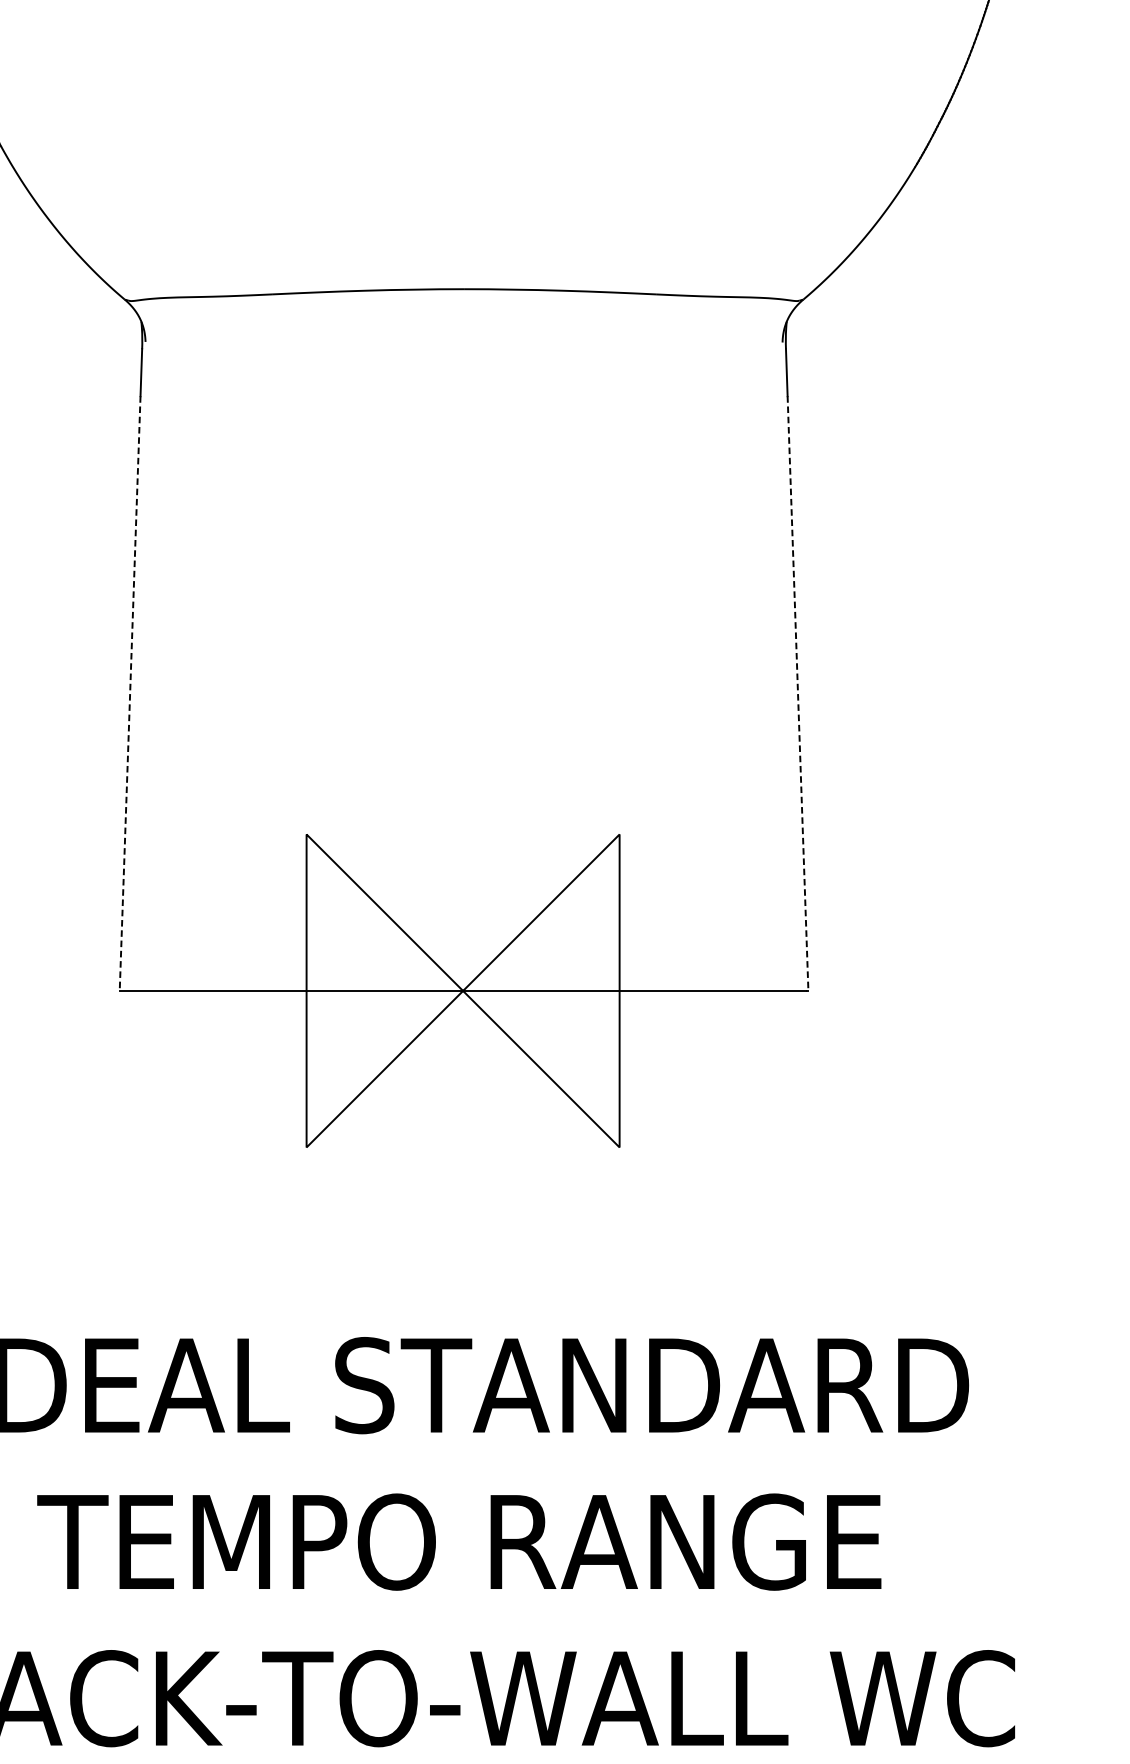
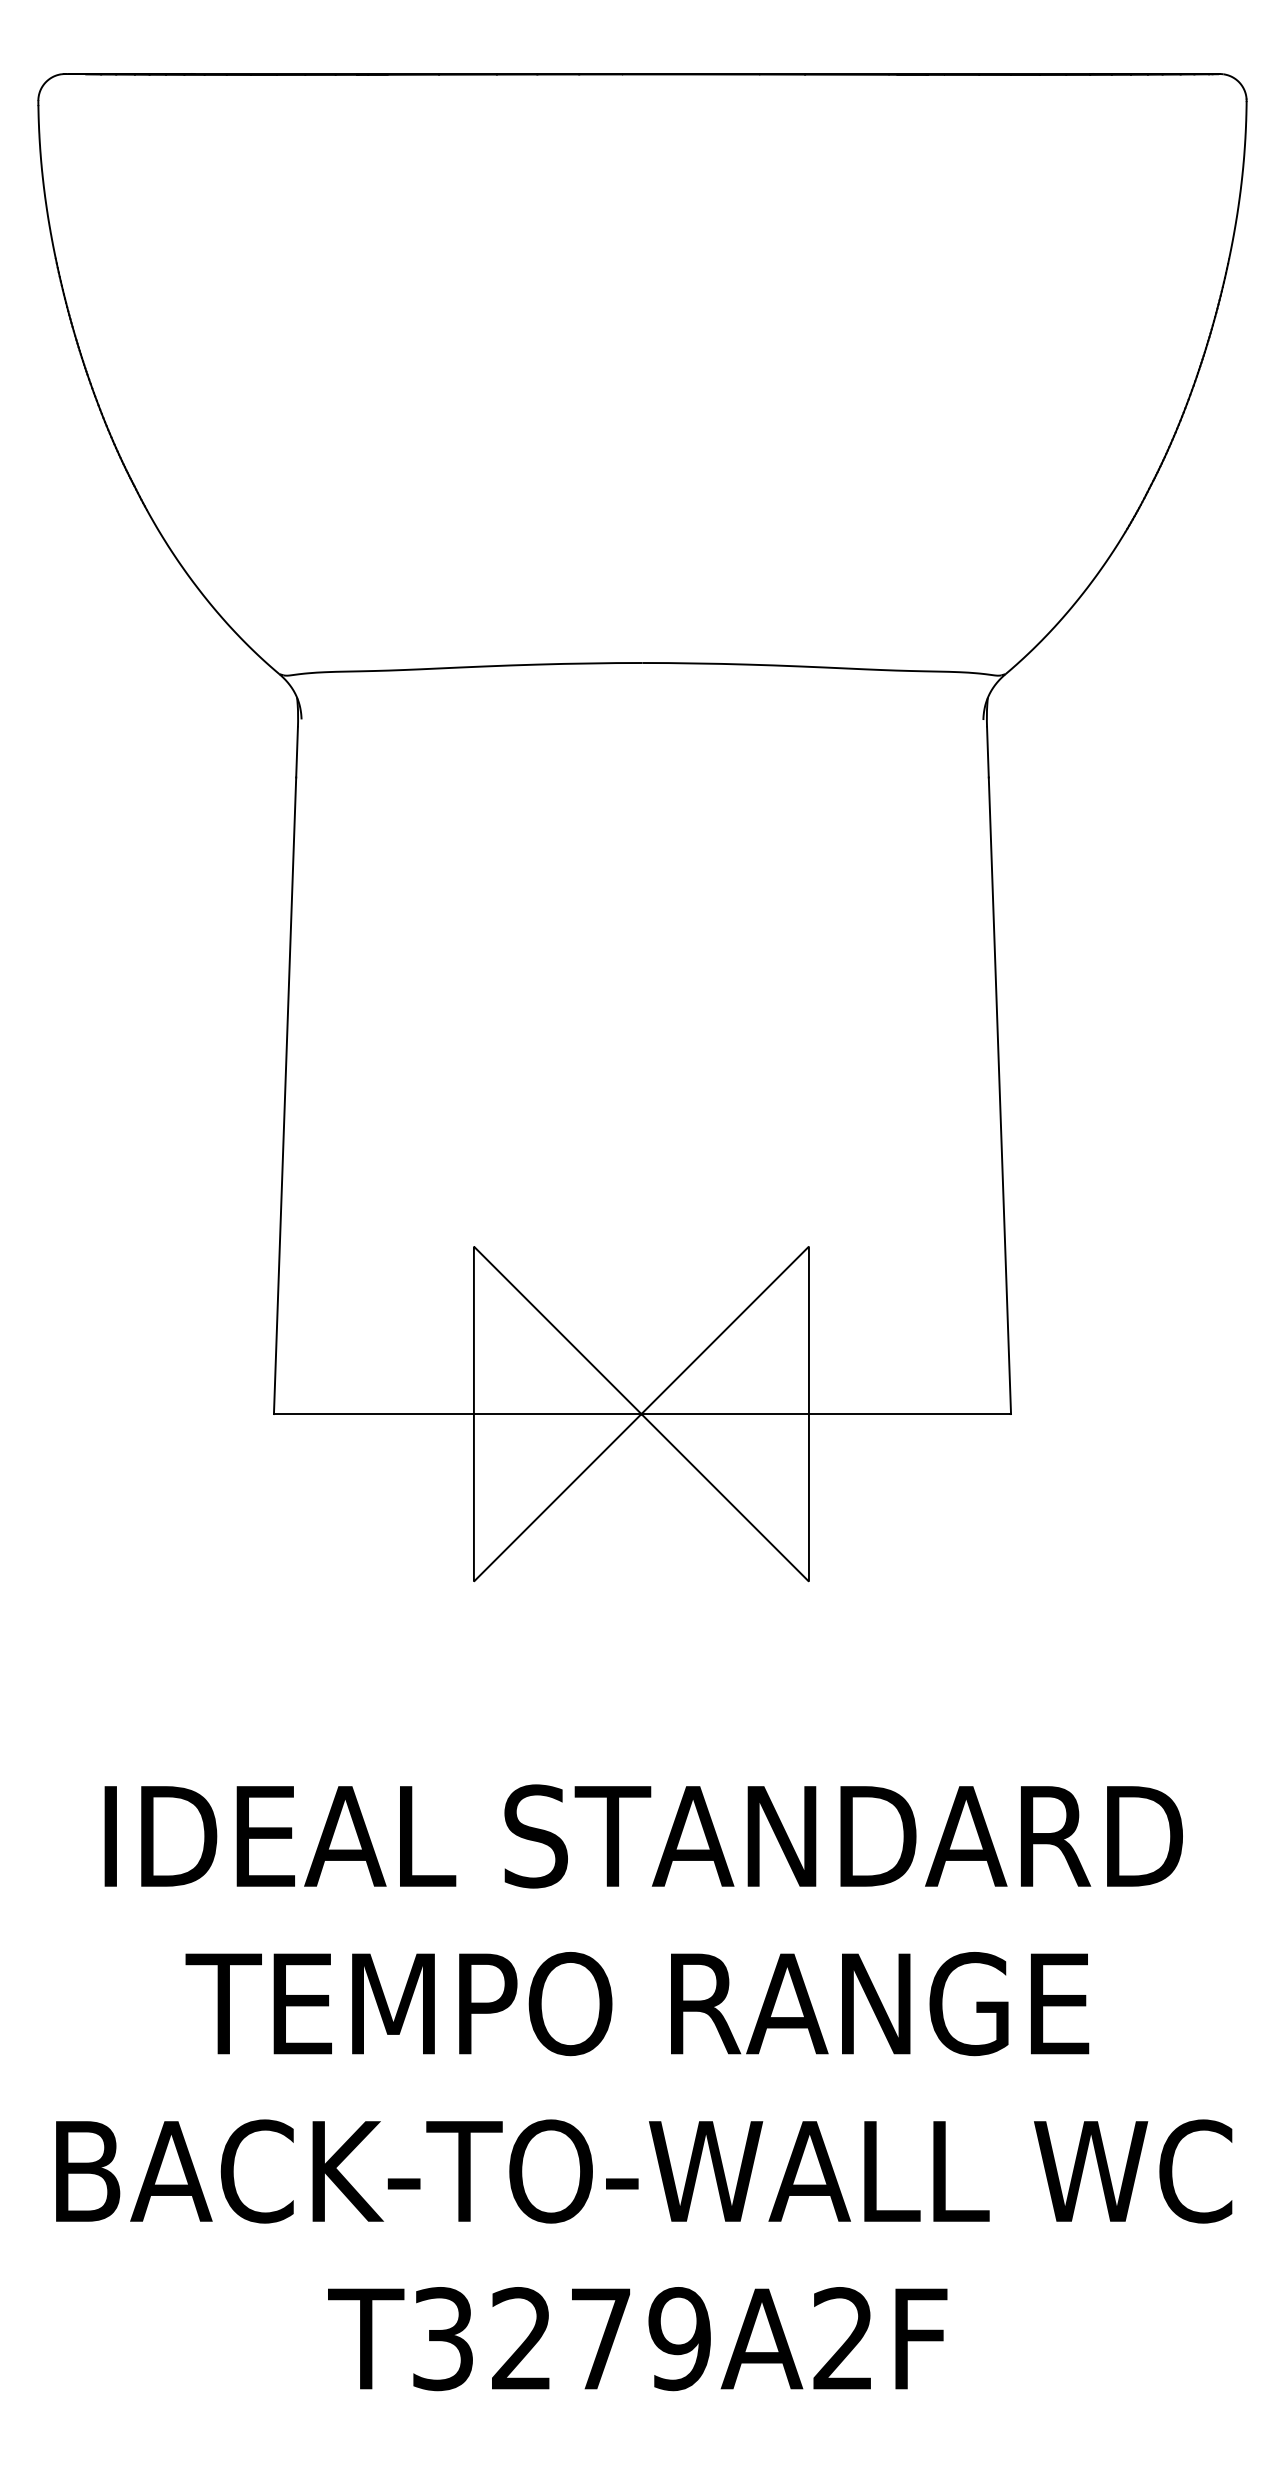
line: (130, 694) -> (285, 1096), dashed -> solid
line: (797, 694) -> (999, 1096), dashed -> solid

